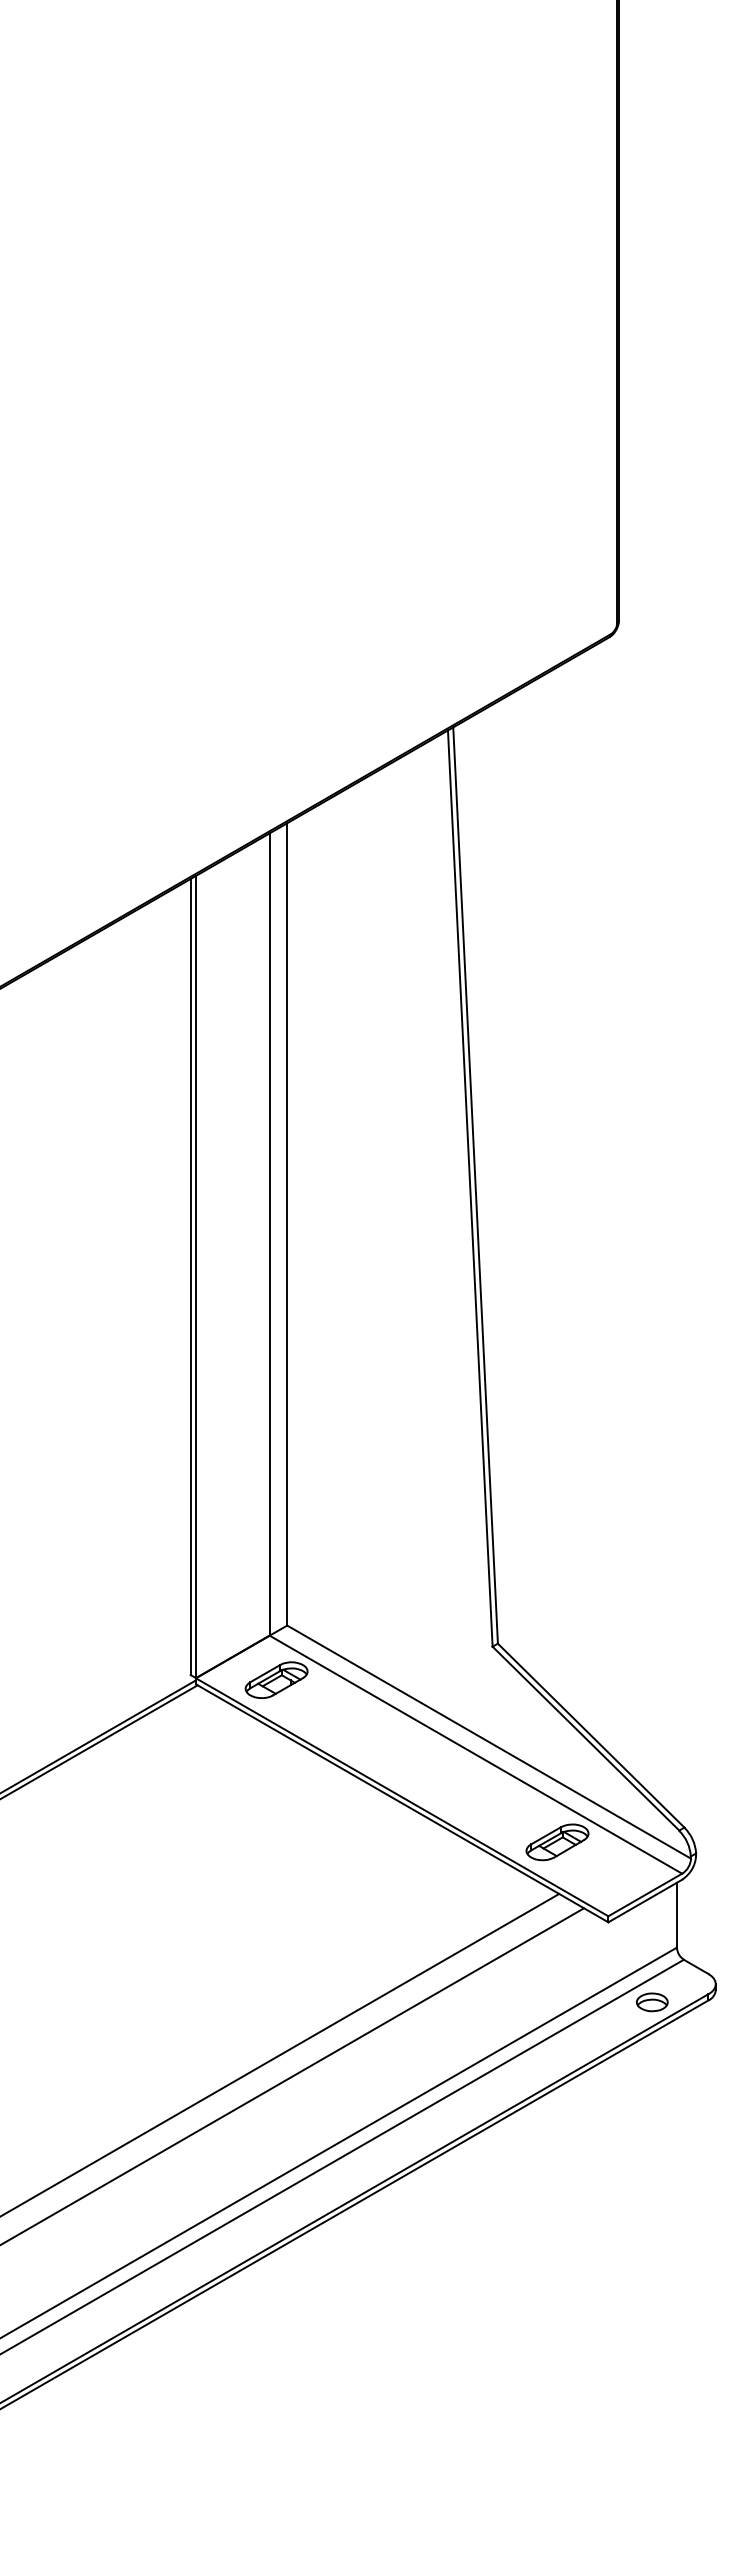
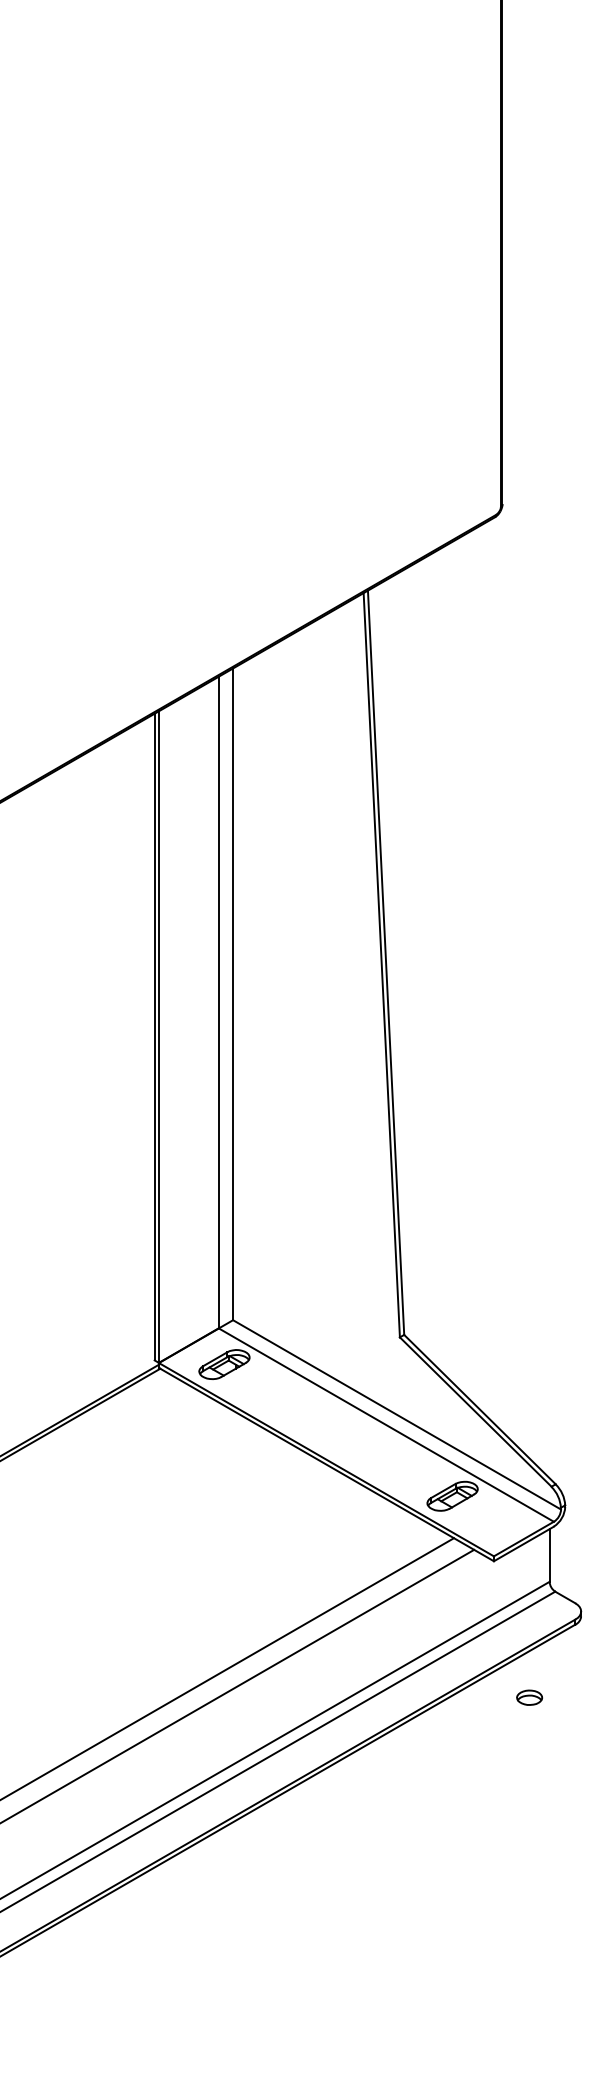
part: (651, 2002) -> (528, 1697), moved

